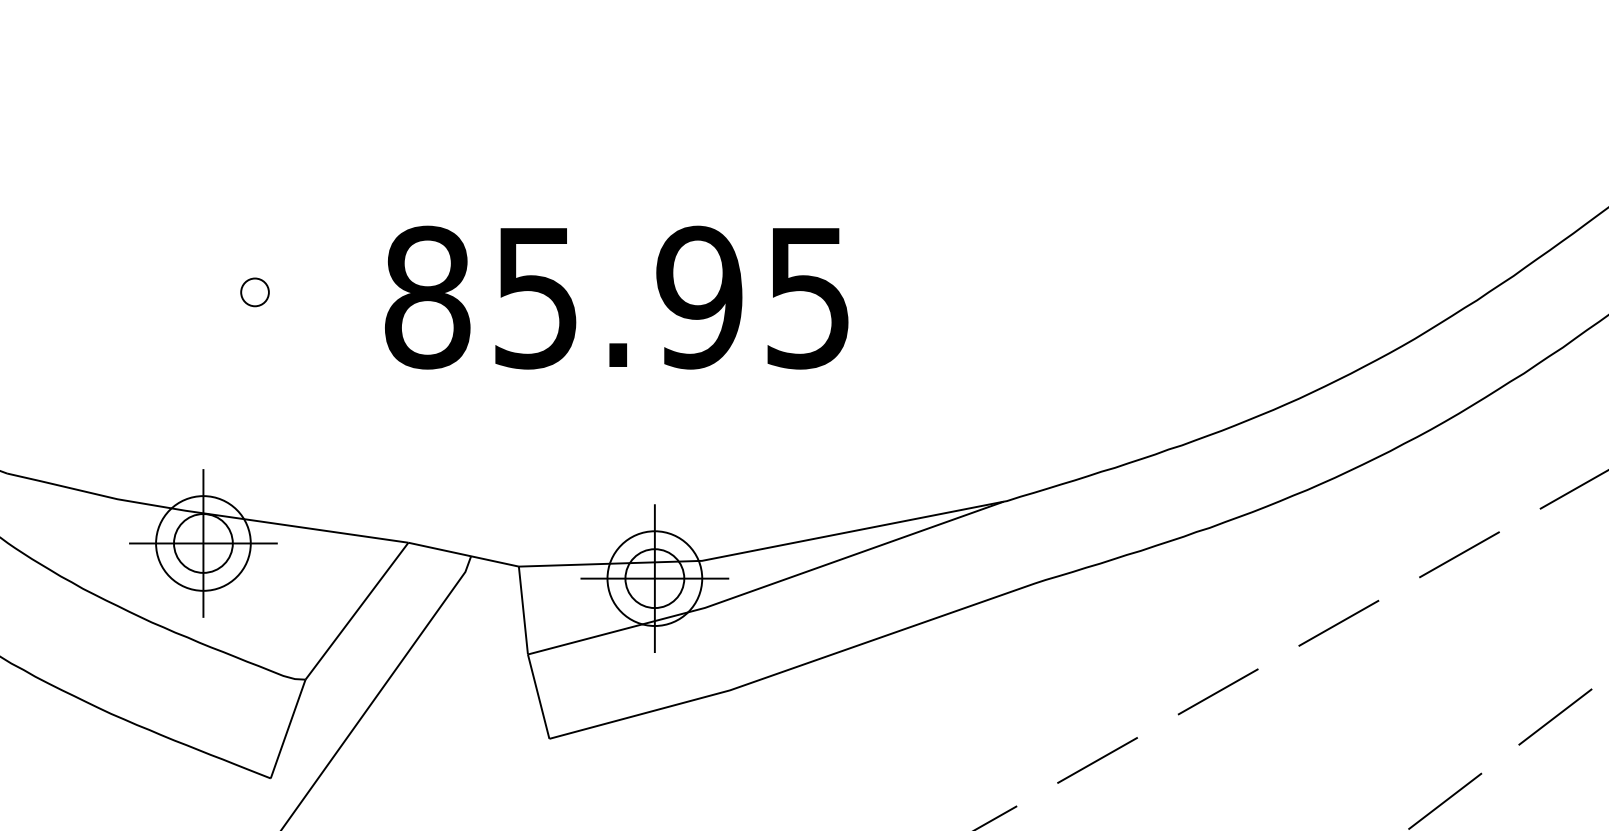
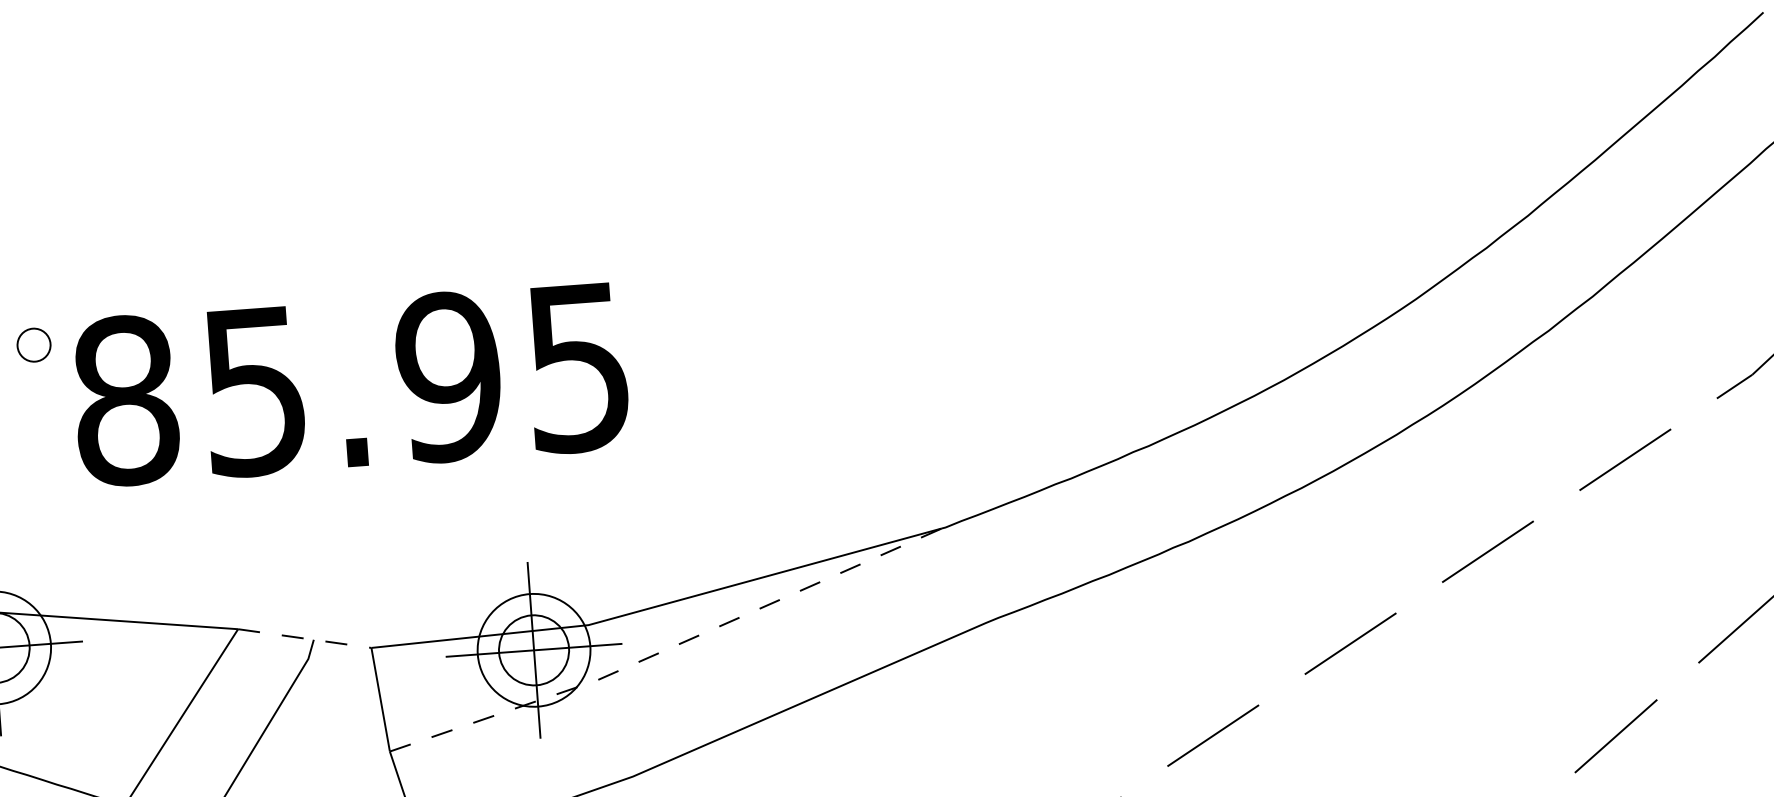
text: (616, 297) -> (350, 384), moved
line: (463, 554) -> (304, 638), solid -> dashed
line: (767, 585) -> (668, 648), solid -> dashed

